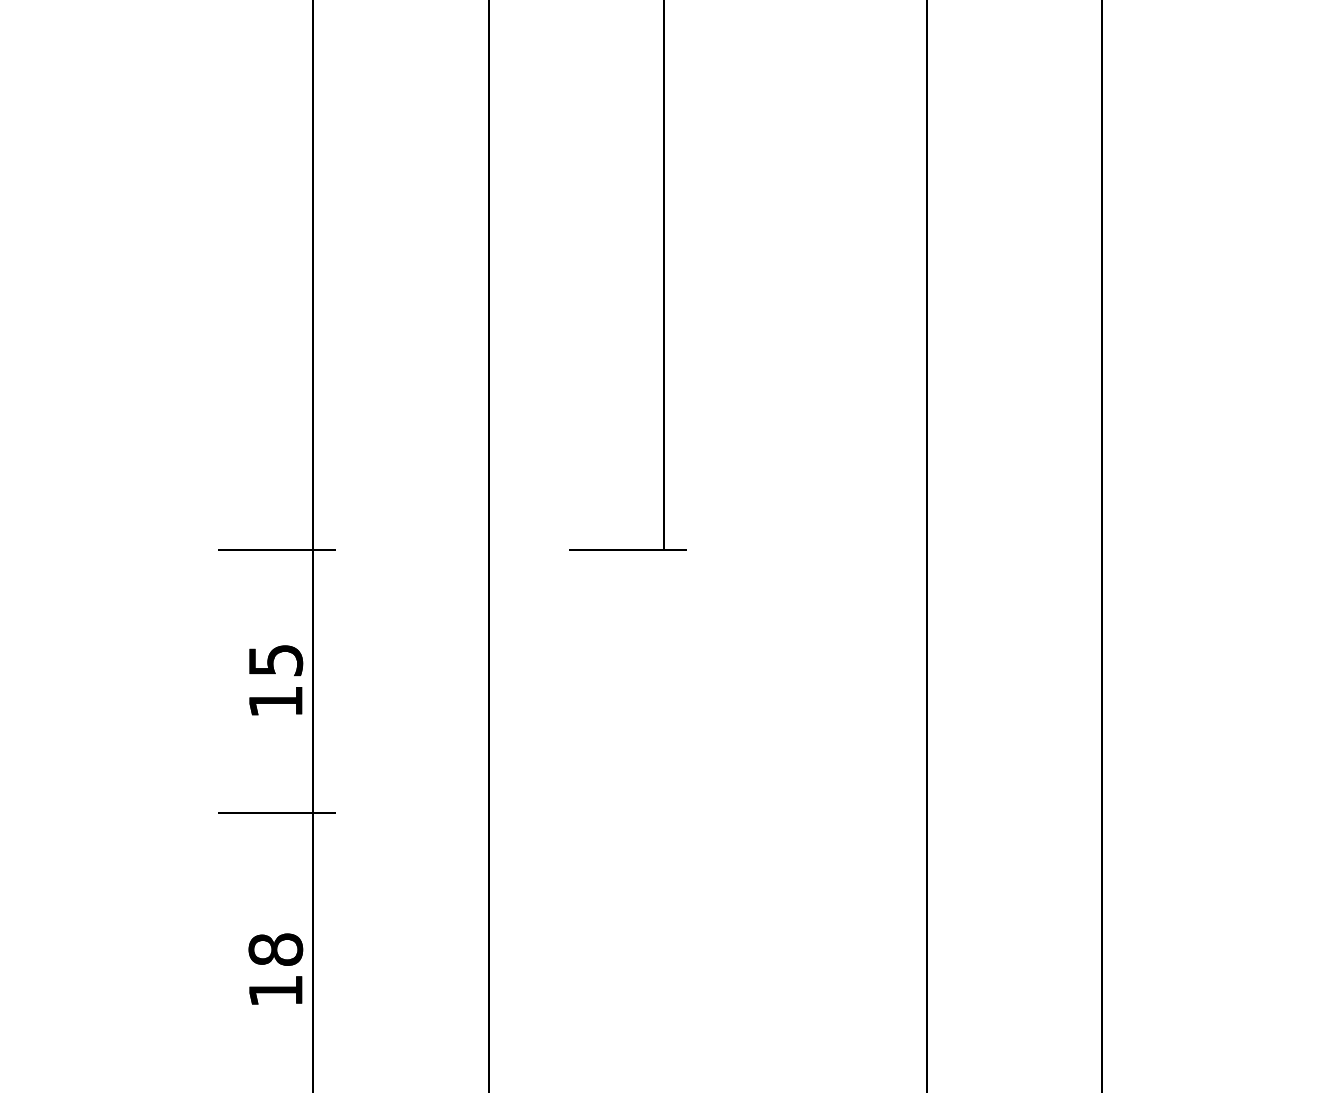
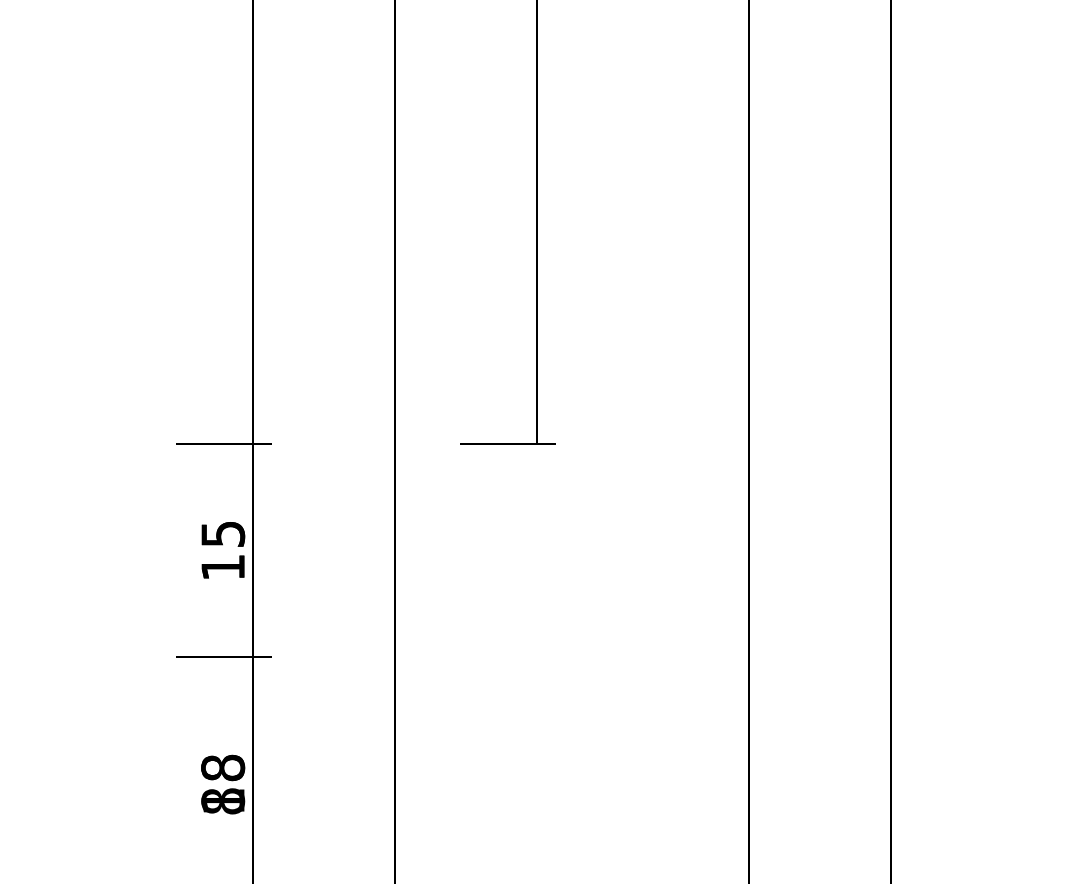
text: (275, 990) -> (222, 800), 18 -> 88

